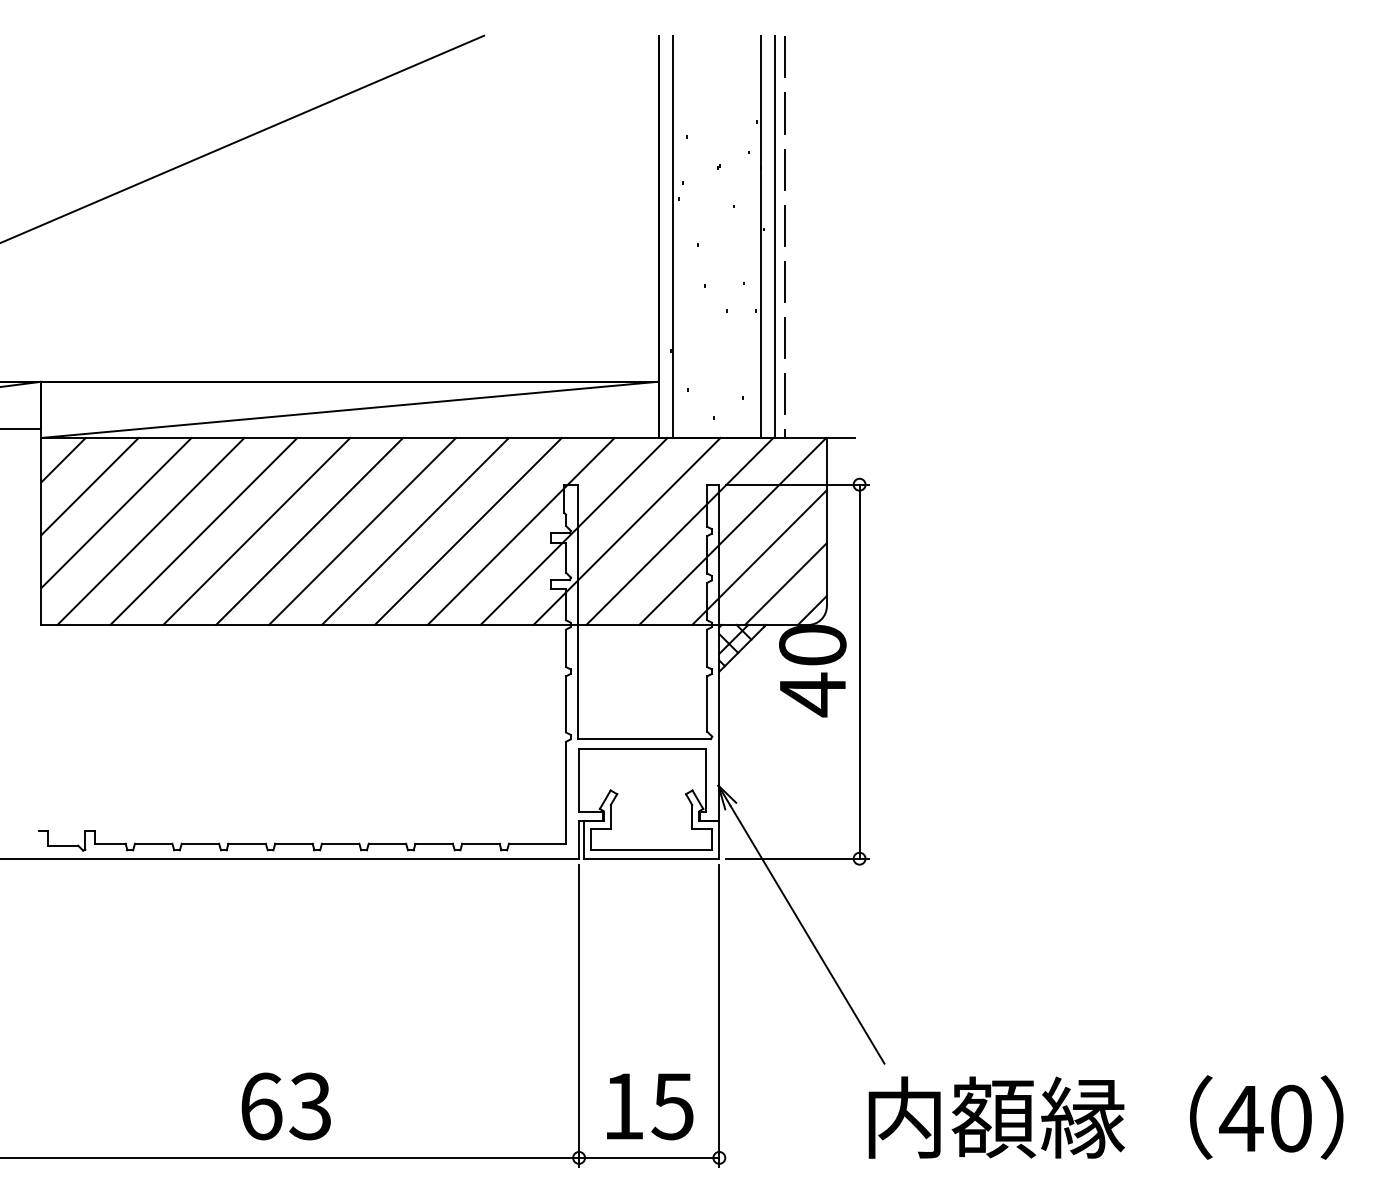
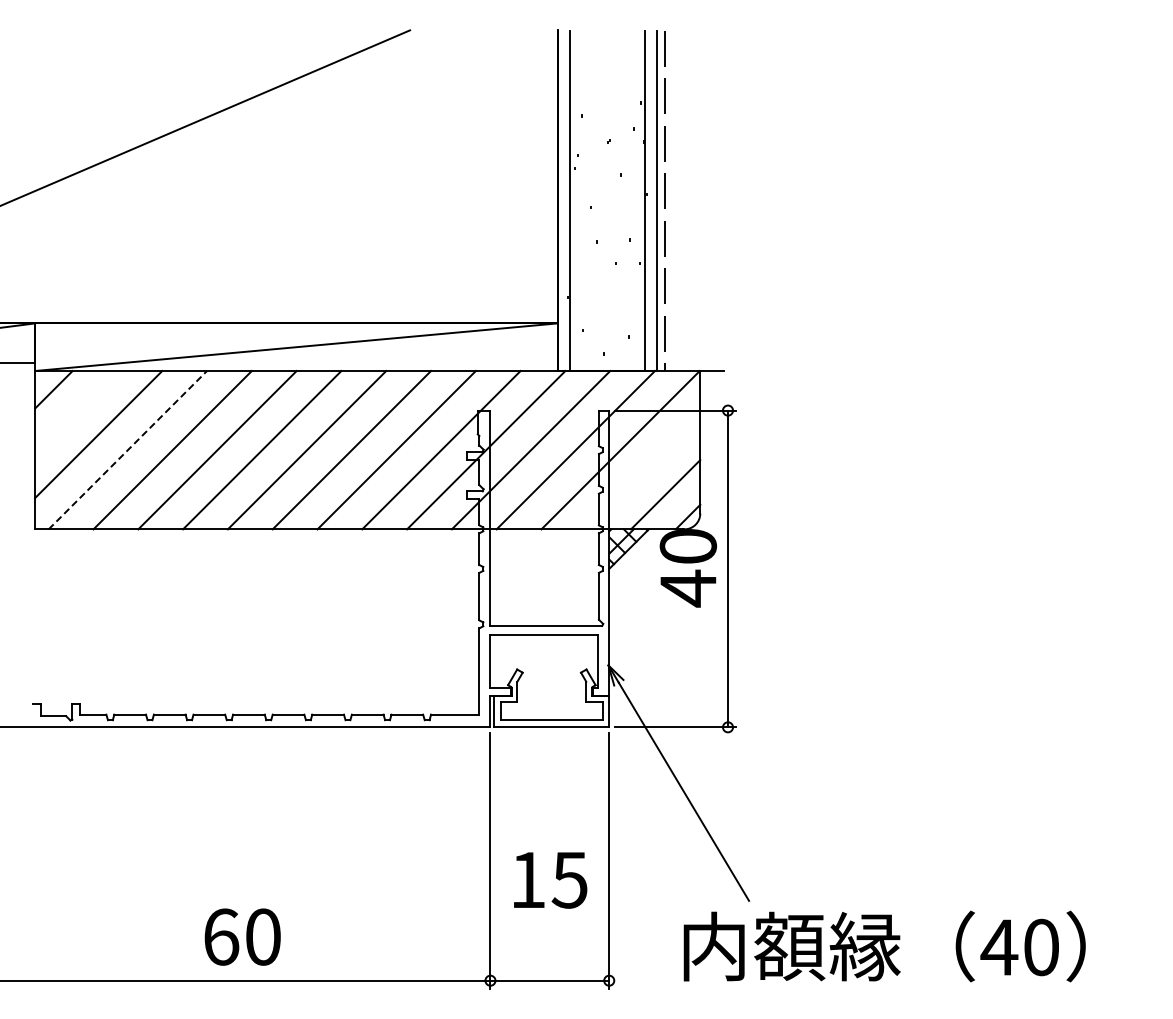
line: (90, 486) -> (76, 412), removed
line: (150, 531) -> (127, 450), solid -> dashed
line: (759, 557) -> (643, 472), removed
text: (309, 1105) -> (262, 936), 63 -> 60
text: (649, 1106) -> (550, 880), moved
text: (1105, 1117) -> (884, 946), moved

